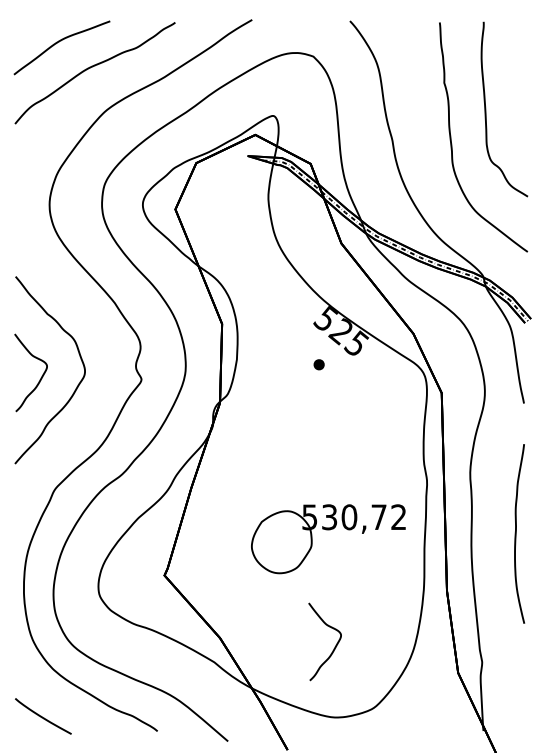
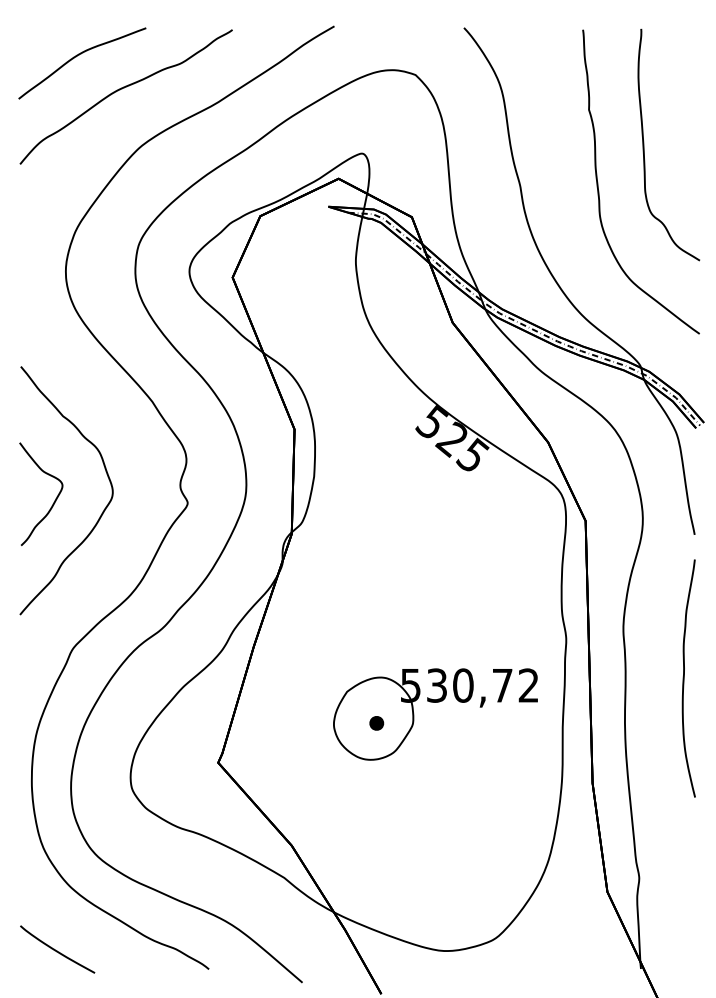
part: (318, 364) -> (375, 723), moved
curve: (516, 533) -> (684, 677), moved
curve: (334, 646) -> (443, 856), removed

